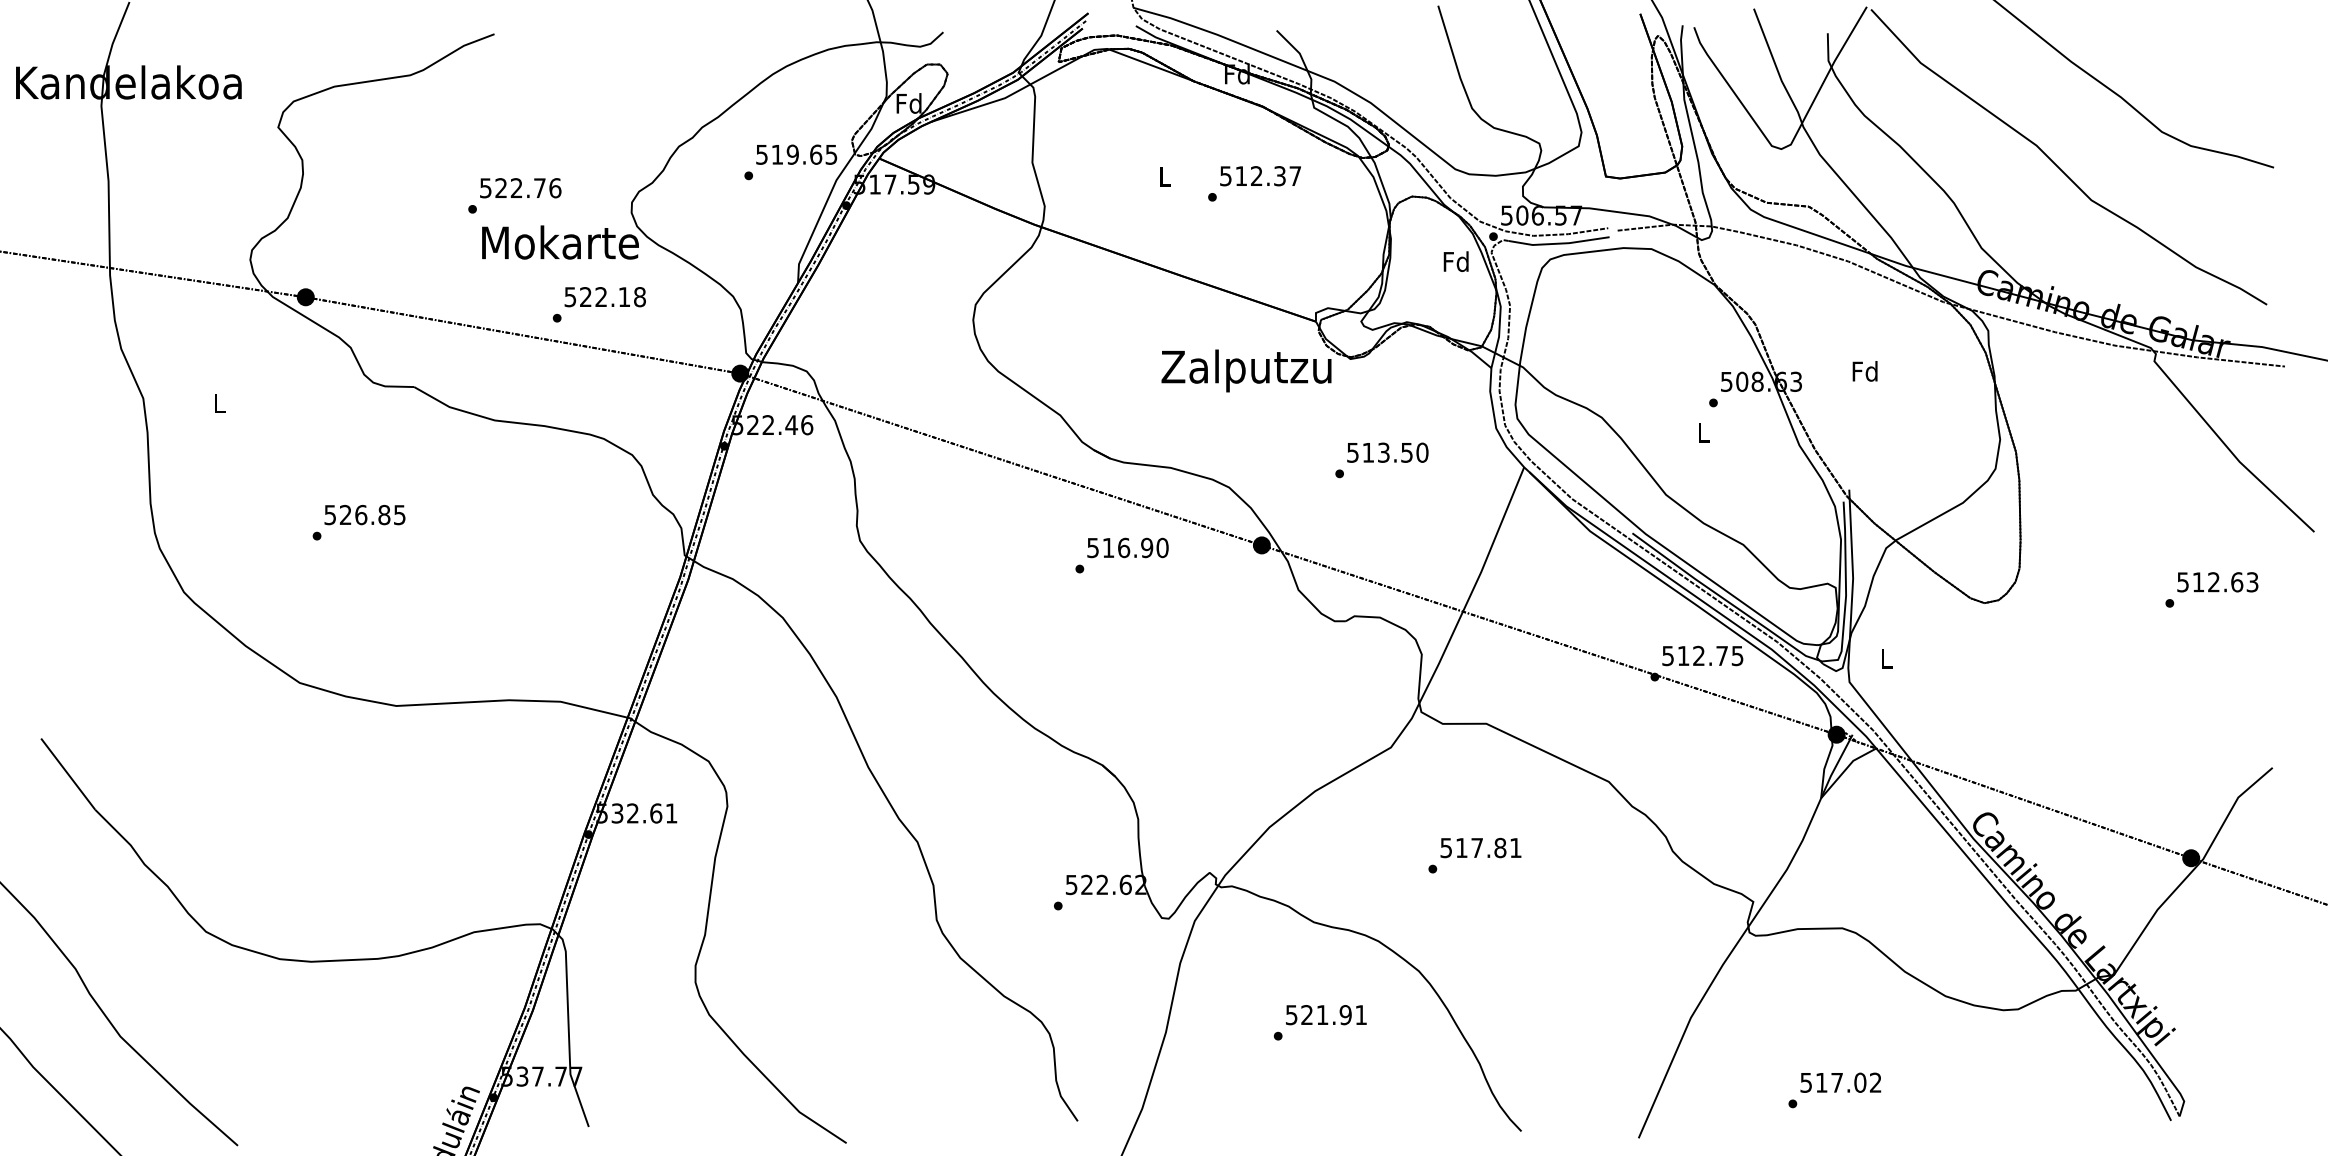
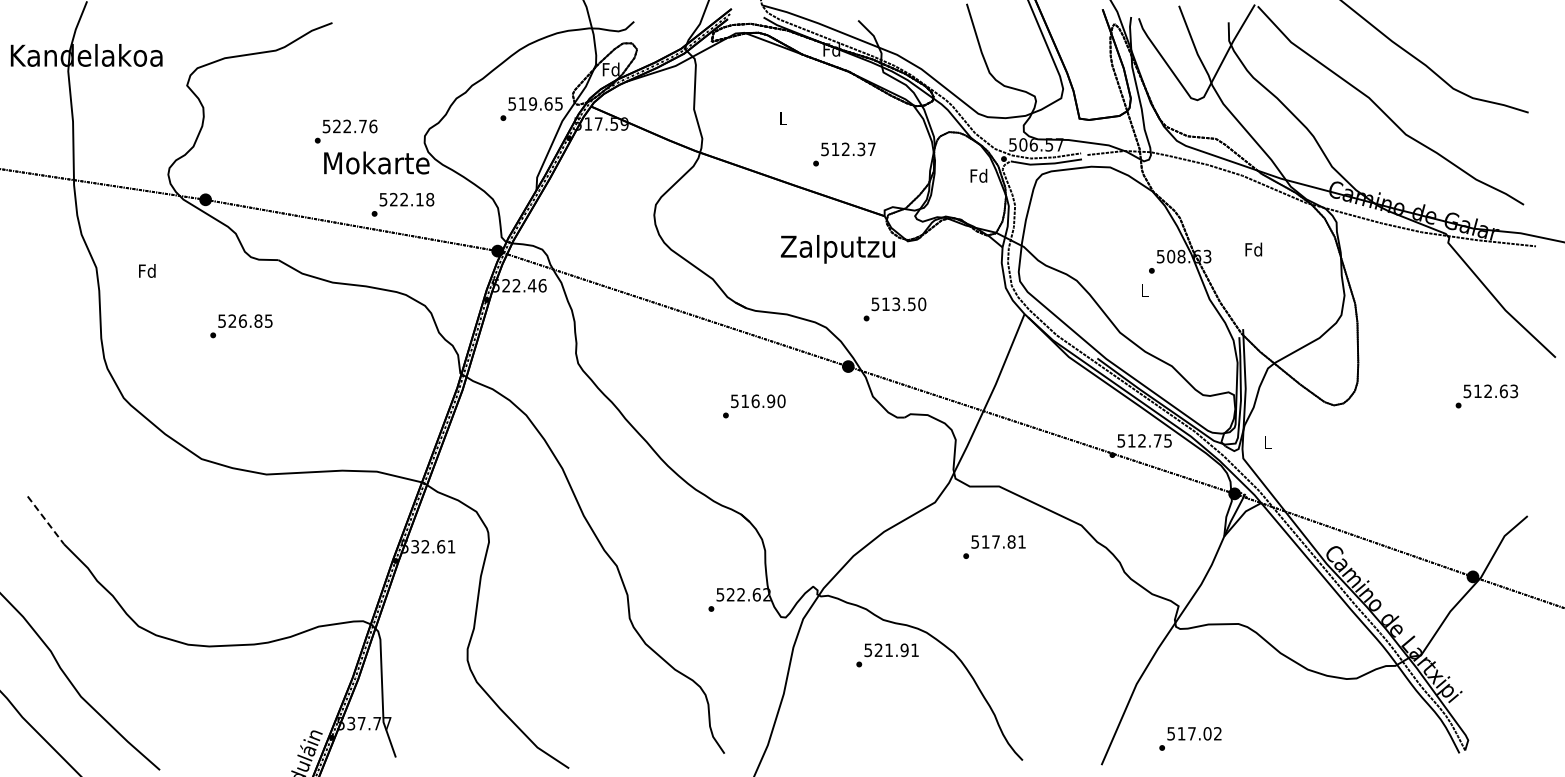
text: (1254, 183) -> (844, 154), moved
text: (219, 402) -> (147, 270), L -> Fd
text: (1381, 460) -> (894, 309), moved
text: (359, 522) -> (241, 326), moved
text: (1122, 555) -> (754, 406), moved
line: (69, 774) -> (46, 520), solid -> dashed
text: (1474, 854) -> (994, 546), moved
text: (1320, 1022) -> (887, 655), moved
text: (1834, 1089) -> (1190, 738), moved

